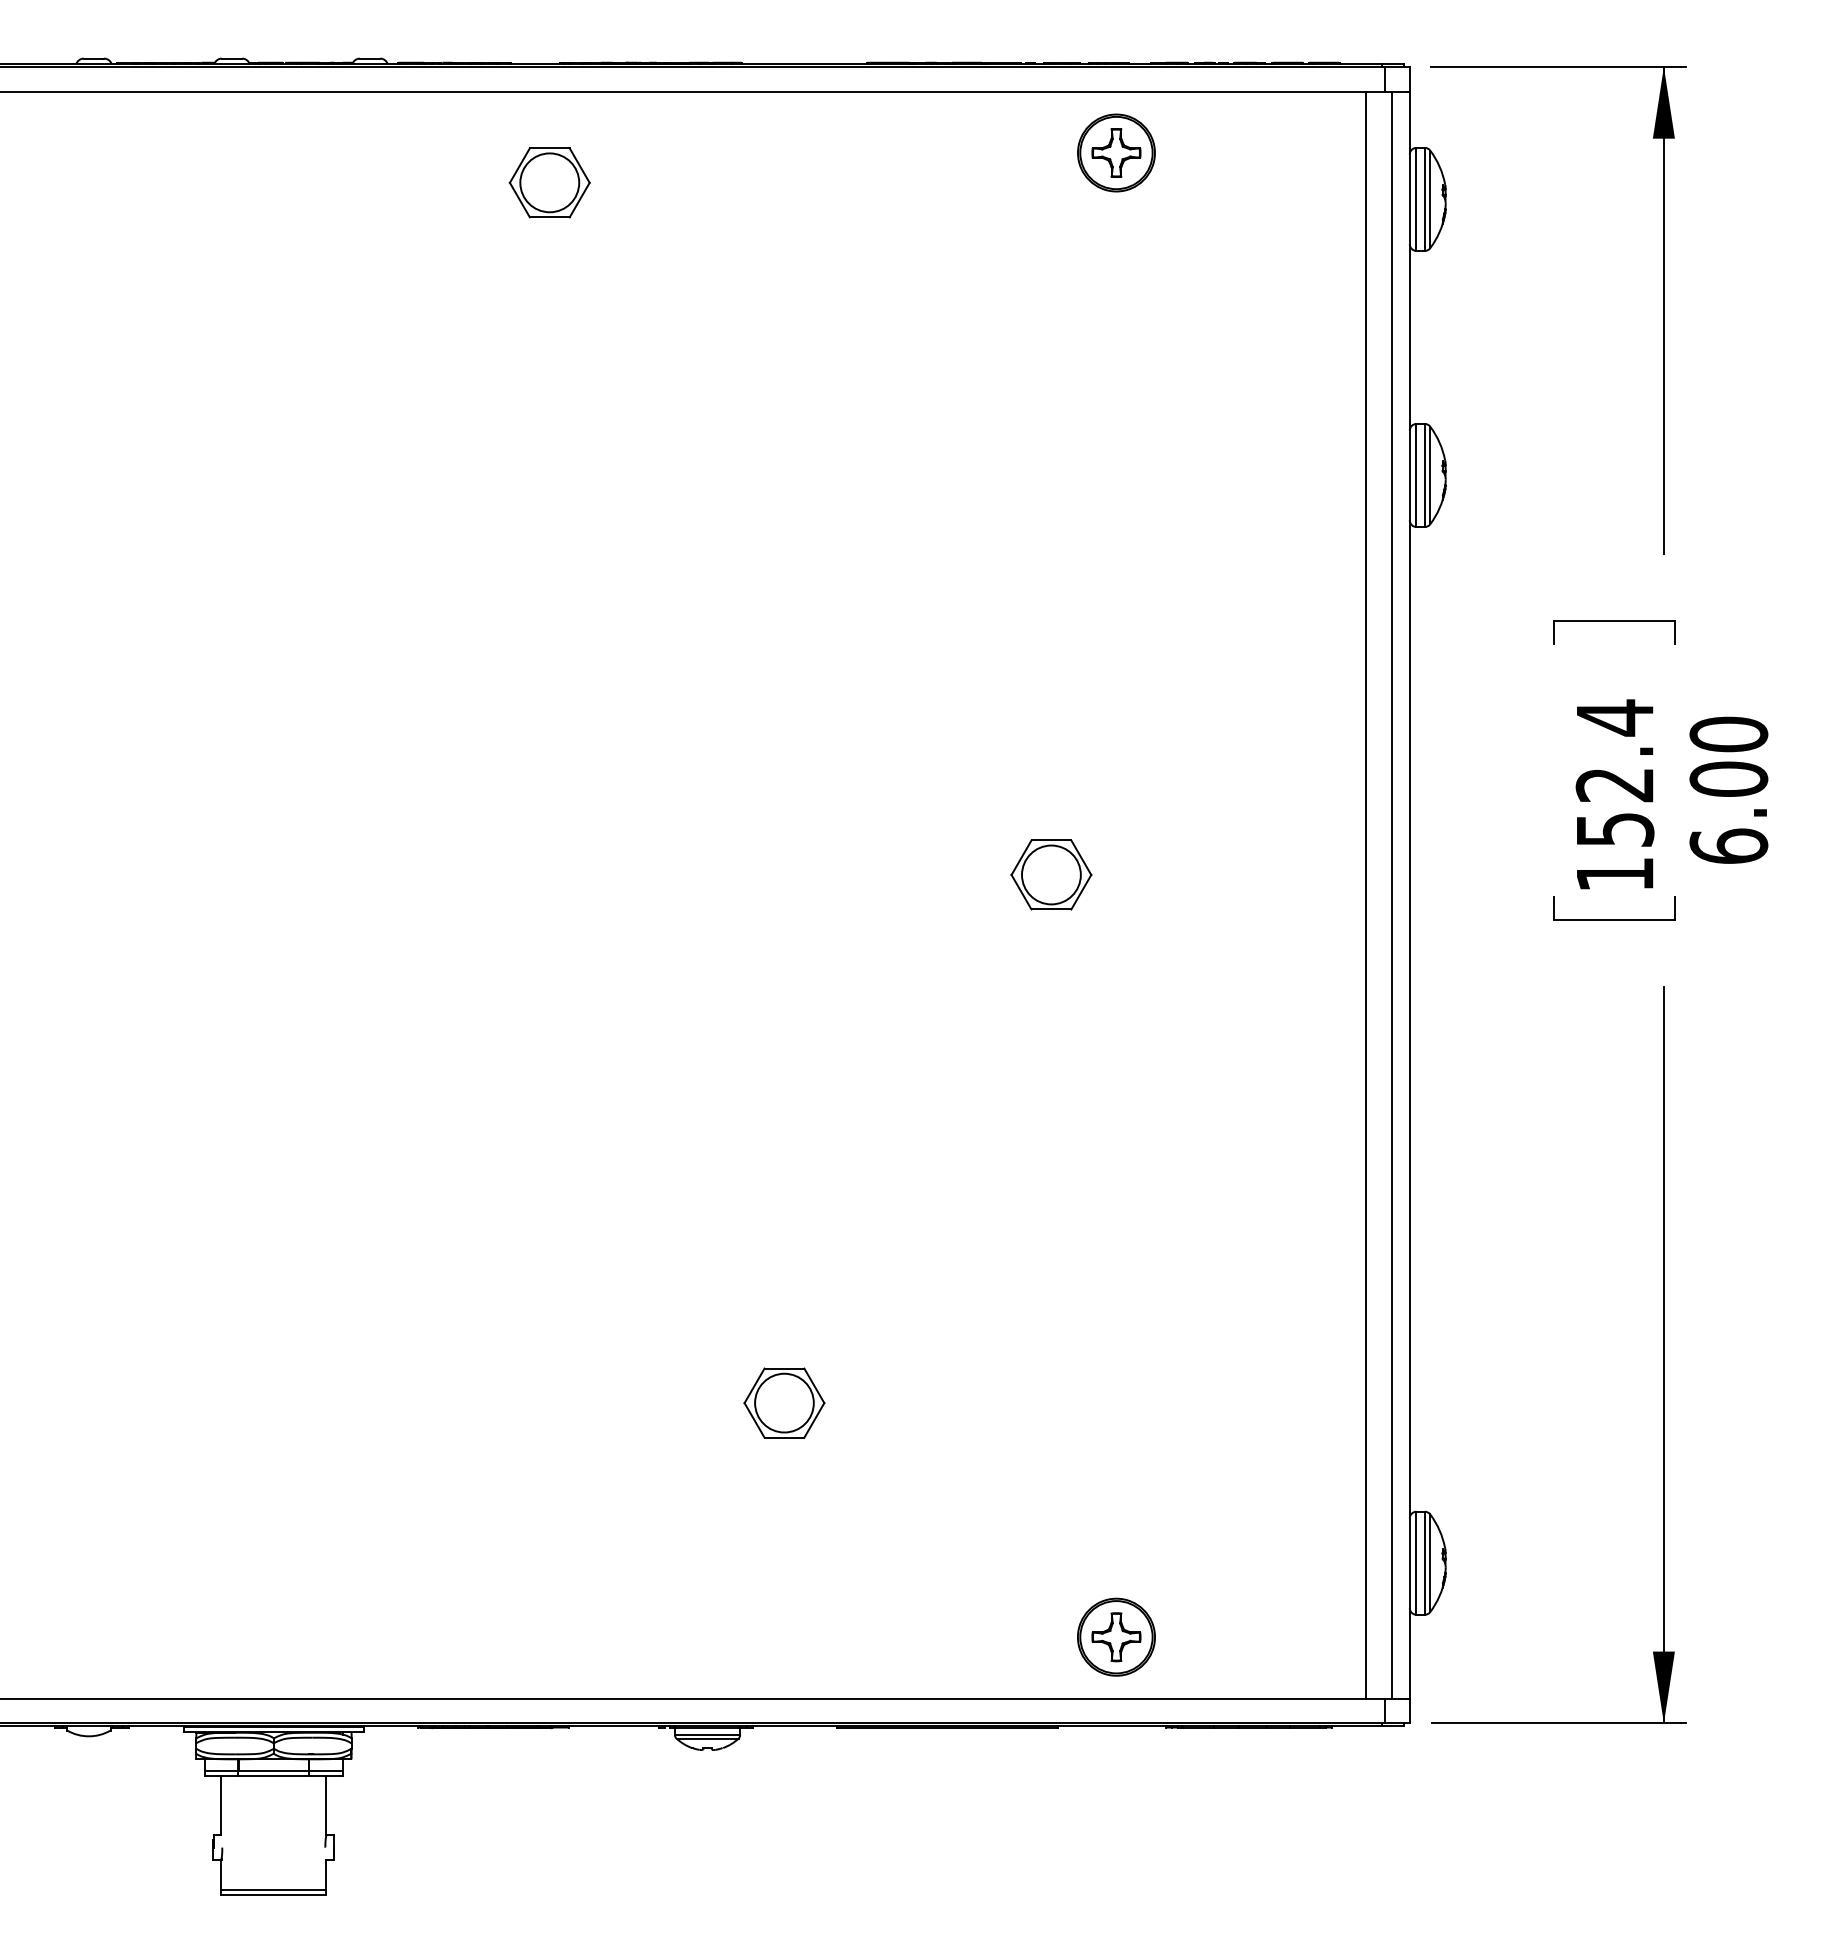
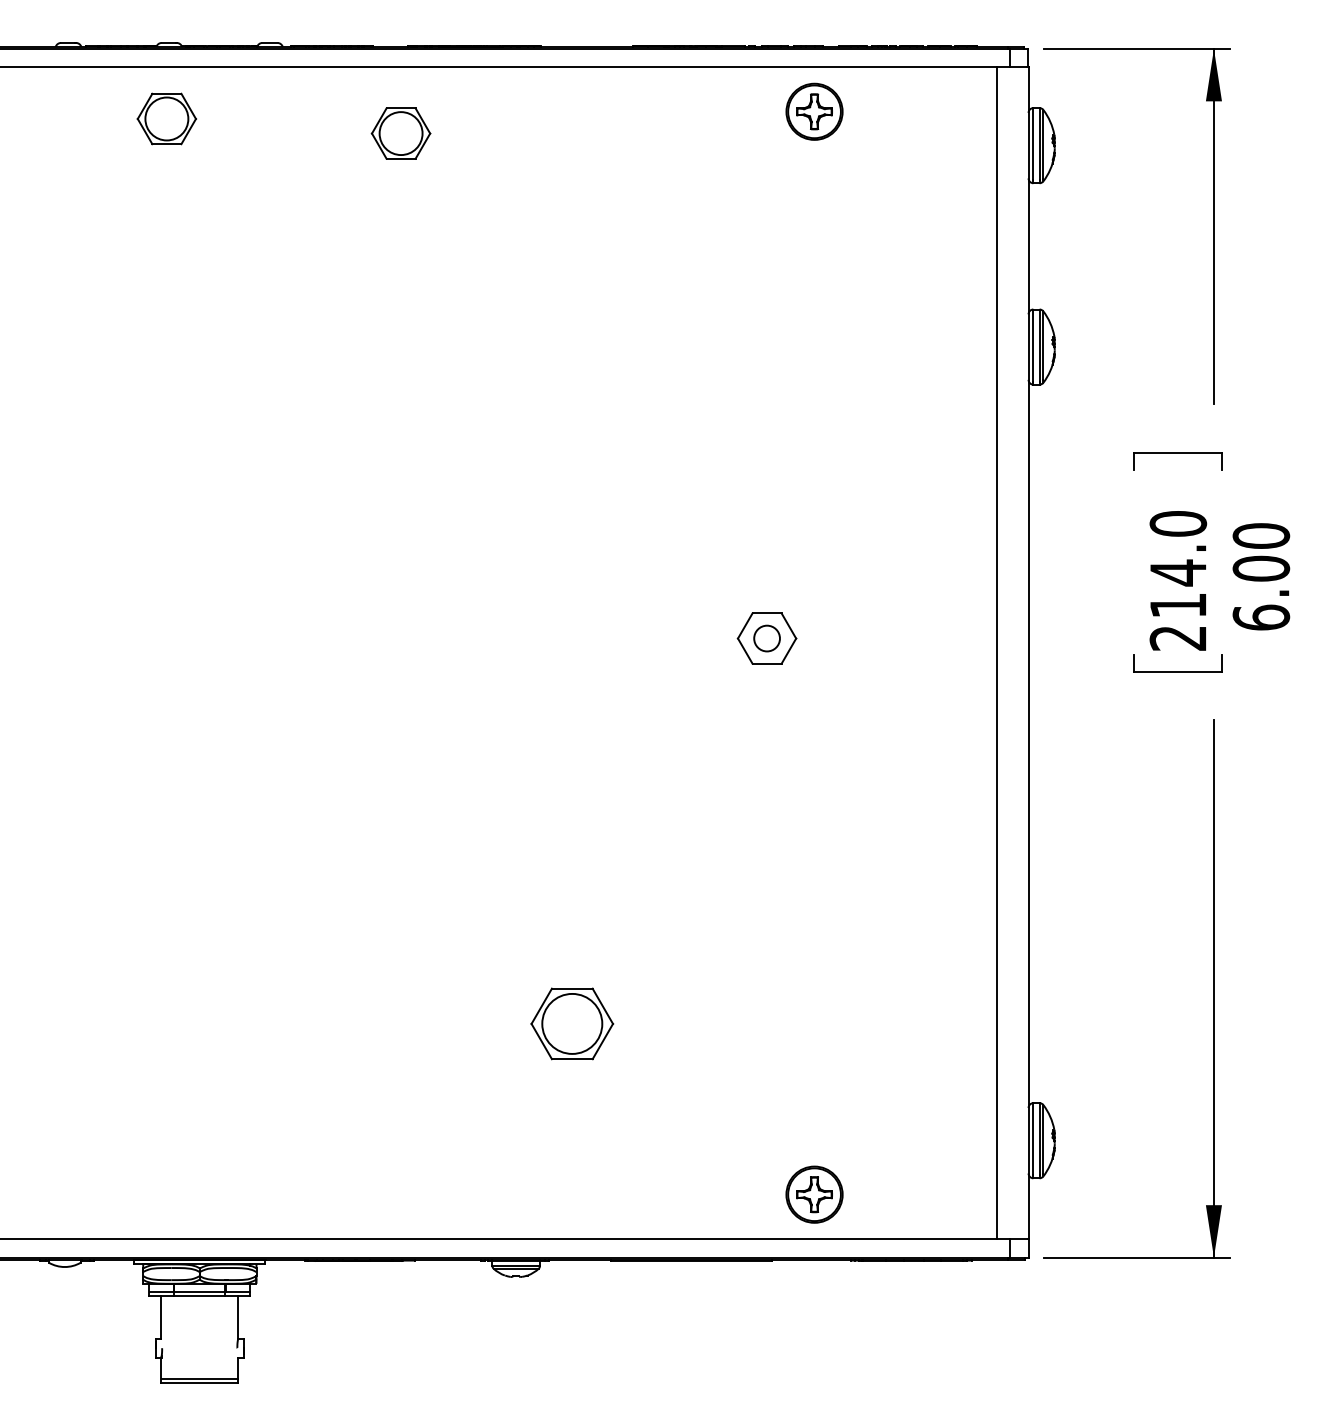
part: (228, 162) -> (166, 118), added
text: (1614, 795) -> (1177, 580), 152.4 -> 214.0
circle: (1051, 874) -> (767, 638), size x0.6
line: (1392, 894) -> (1015, 652), removed
part: (784, 1402) -> (572, 1023), size x1.4

